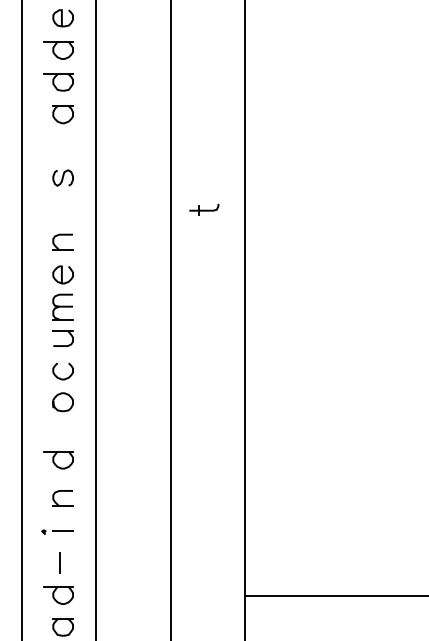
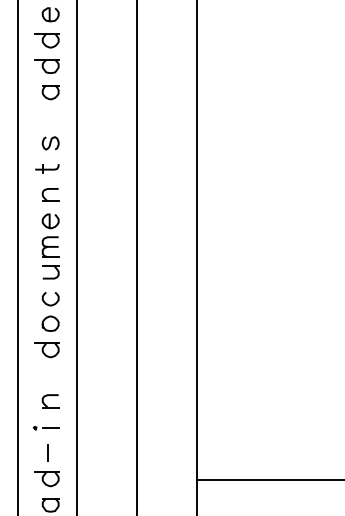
part: (204, 209) -> (47, 168), moved
part: (57, 460) -> (46, 350), moved

